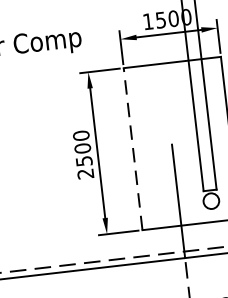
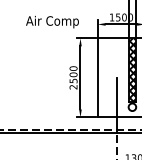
hatch: (202, 125) -> (132, 70), added
line: (132, 148) -> (97, 77), dashed -> solid

